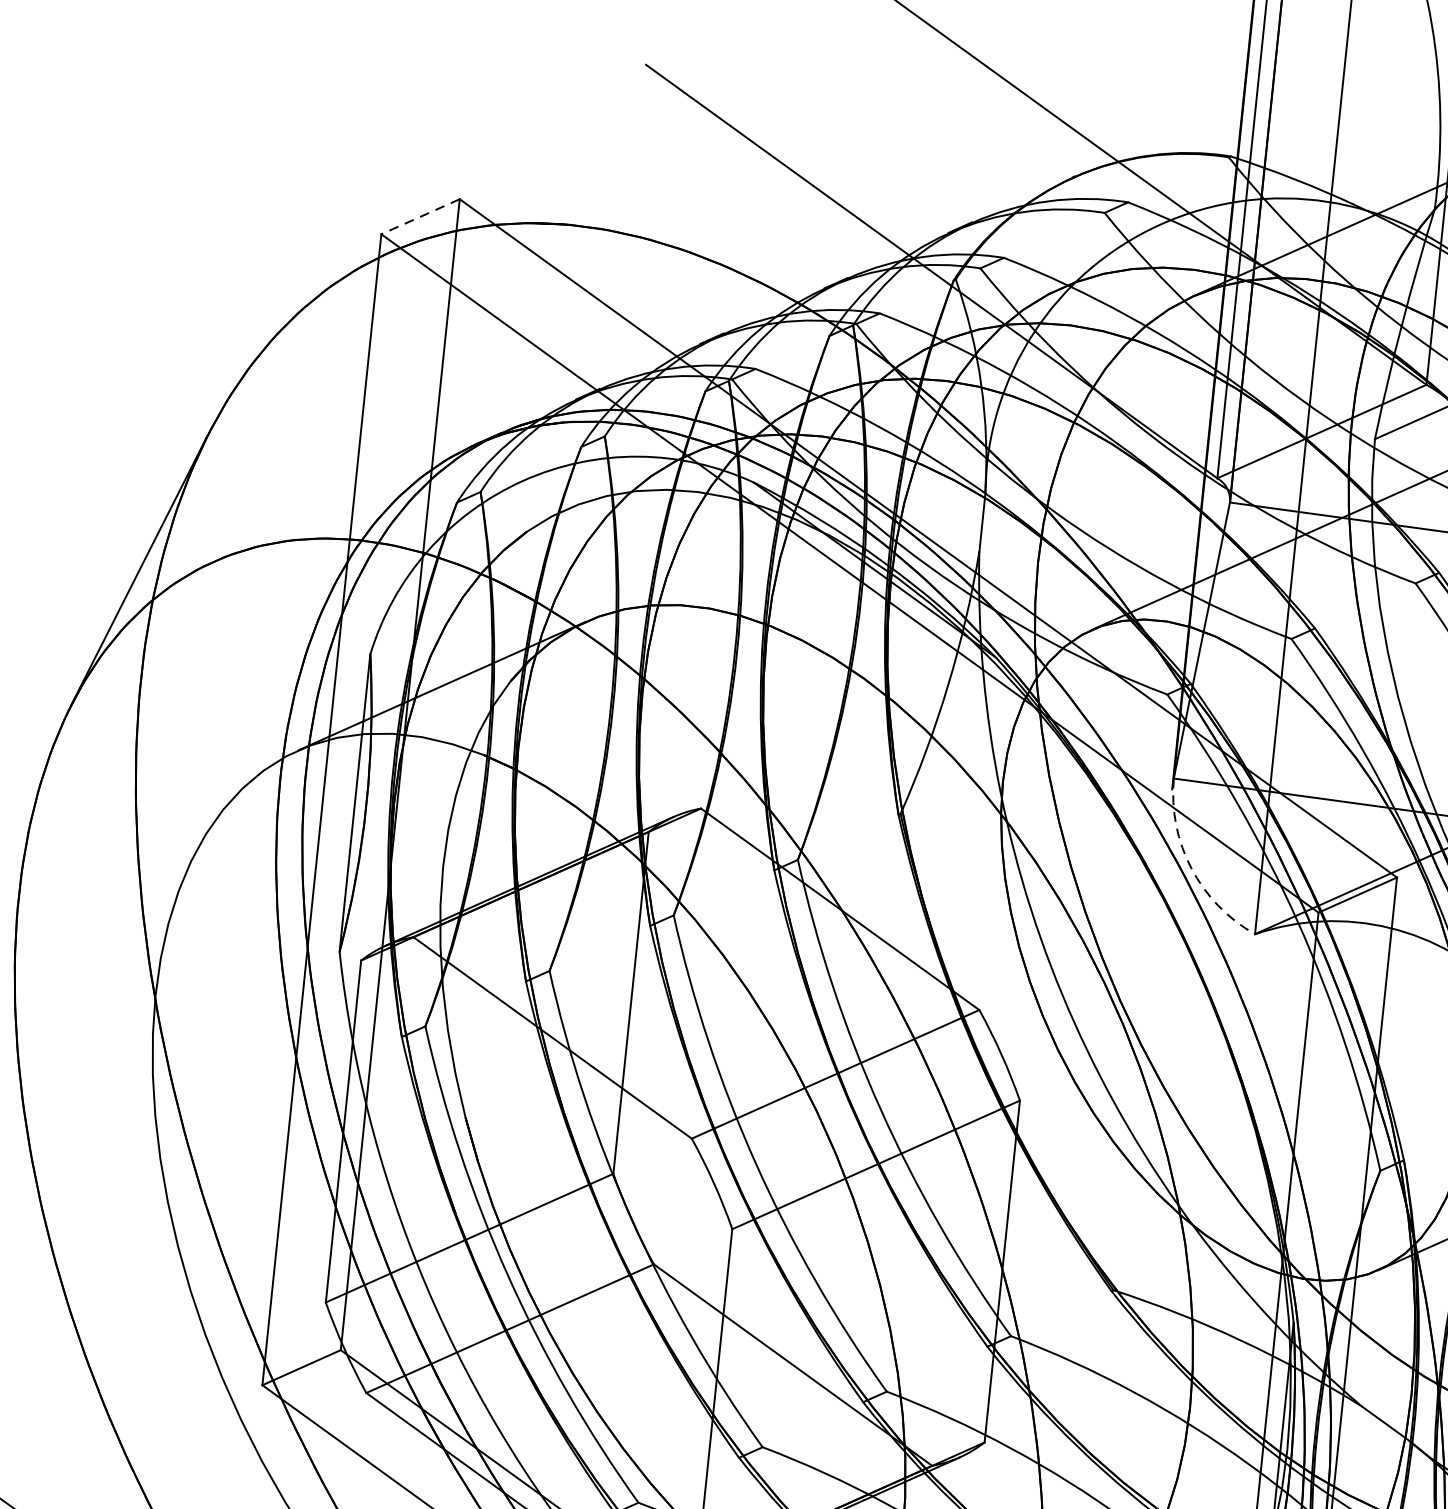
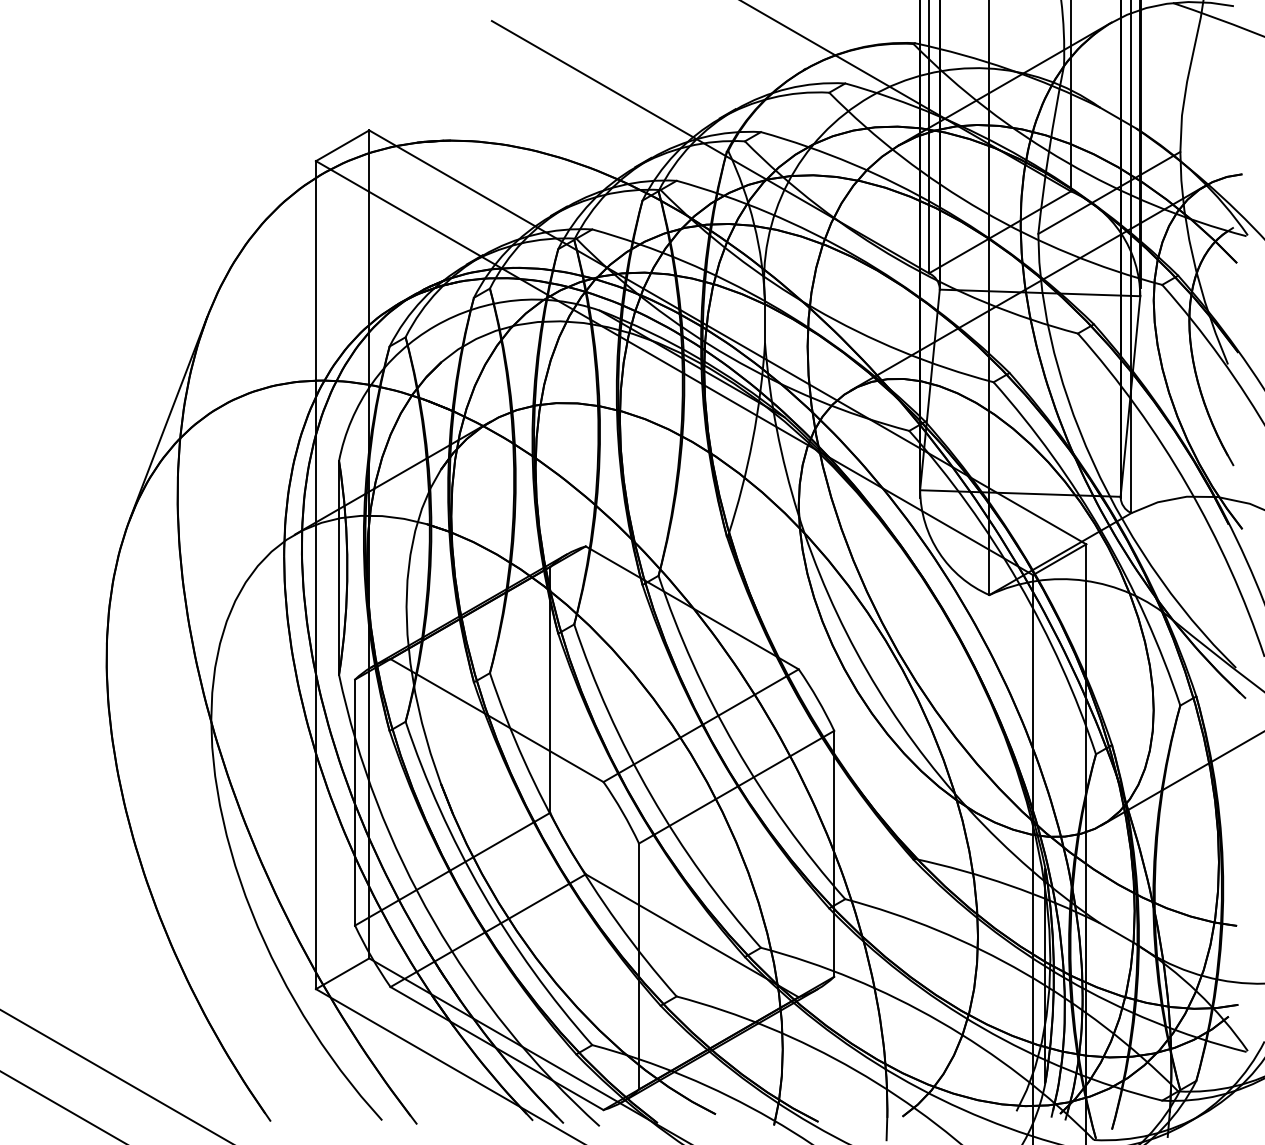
line: (420, 216) -> (342, 145), dashed -> solid
arc: (1191, 867) -> (939, 552), dashed -> solid

